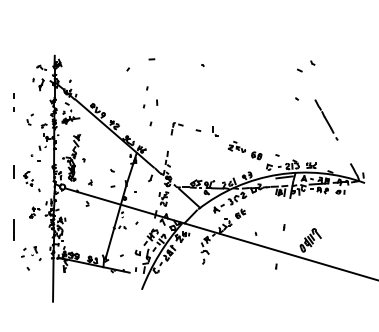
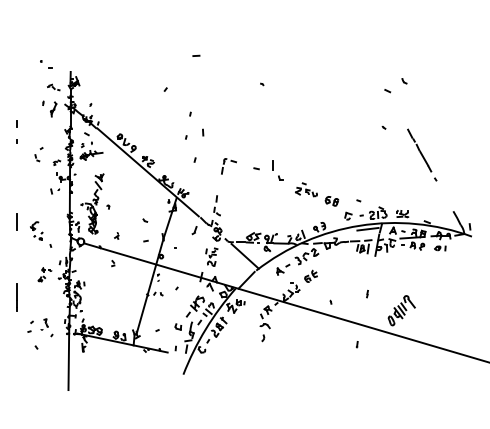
line: (151, 59) -> (195, 56), moved
part: (215, 131) -> (278, 169), size x1.6
part: (35, 157) -> (45, 63), moved

